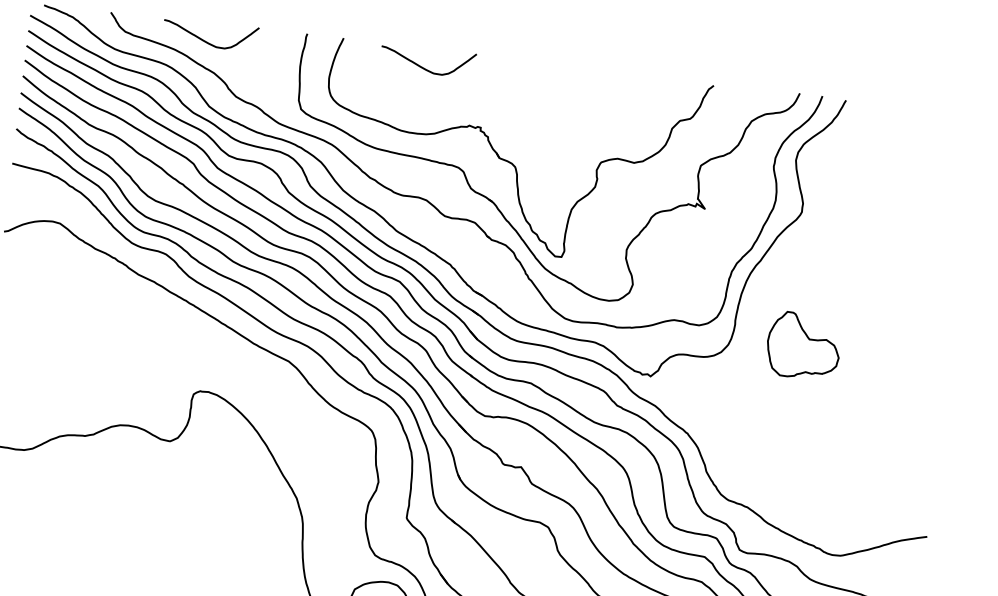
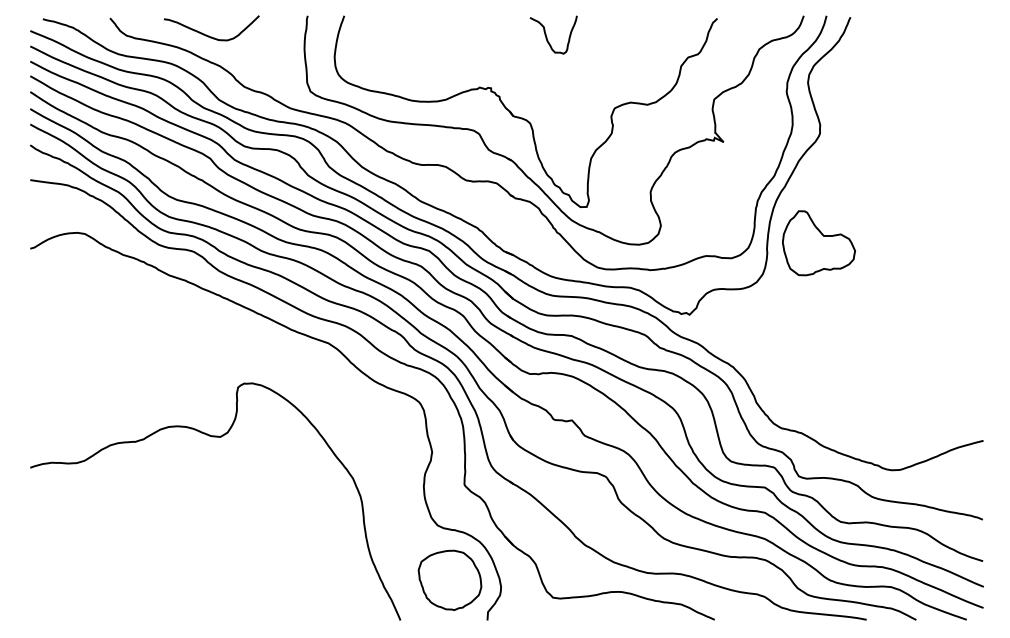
curve: (424, 67) -> (428, 35), removed
curve: (542, 84) -> (547, 37), added
part: (803, 346) -> (818, 243), moved

